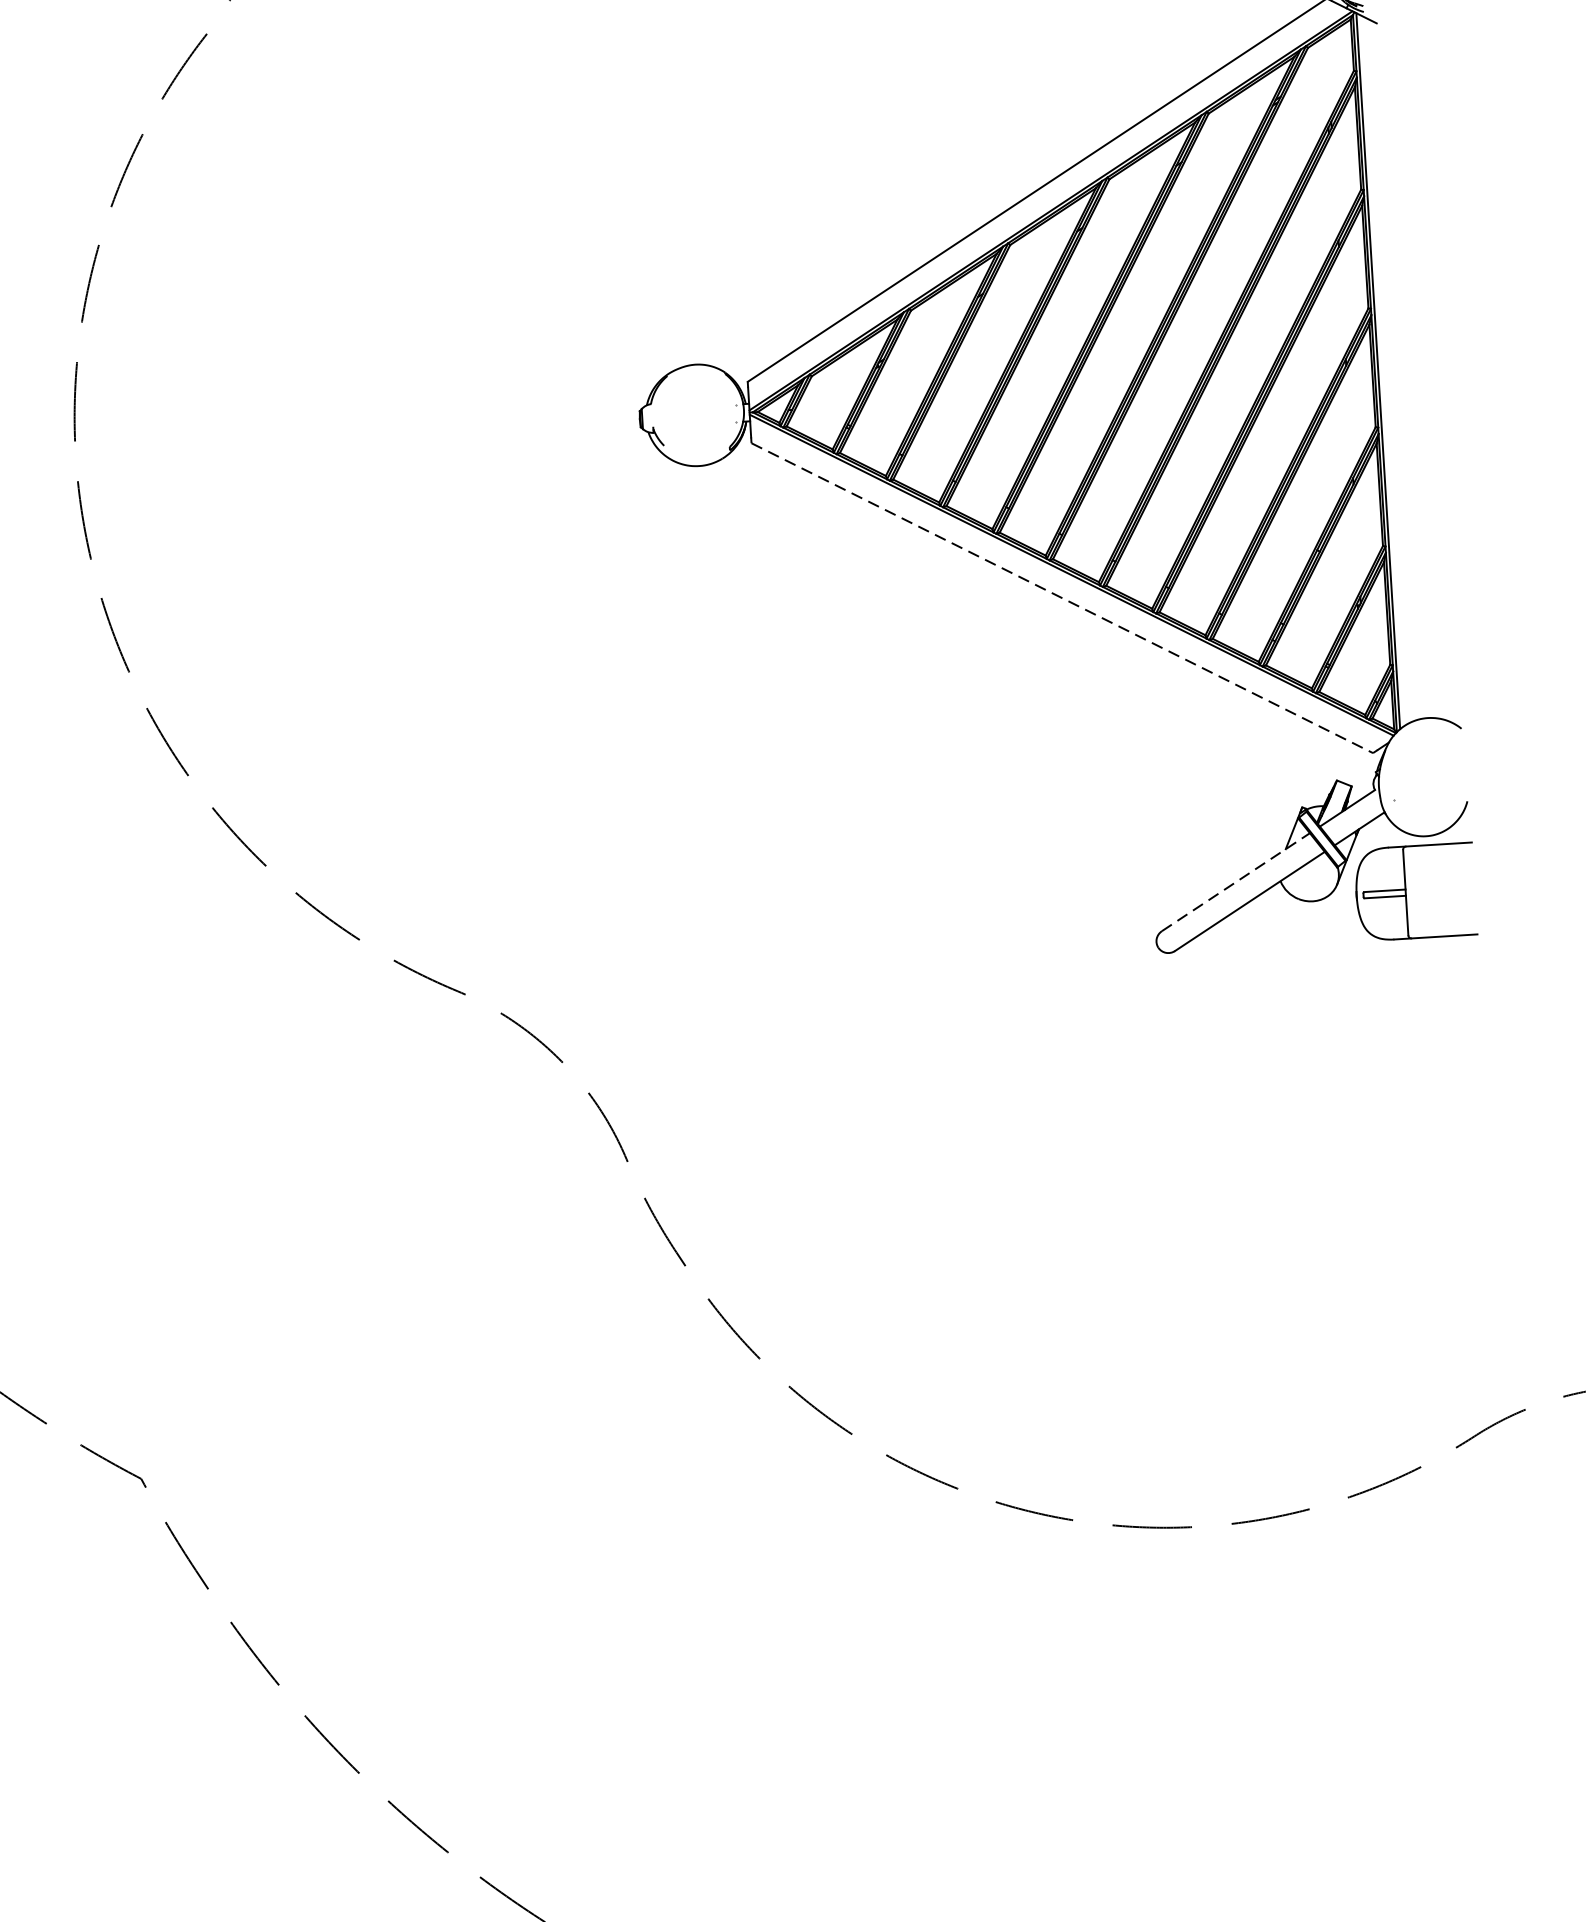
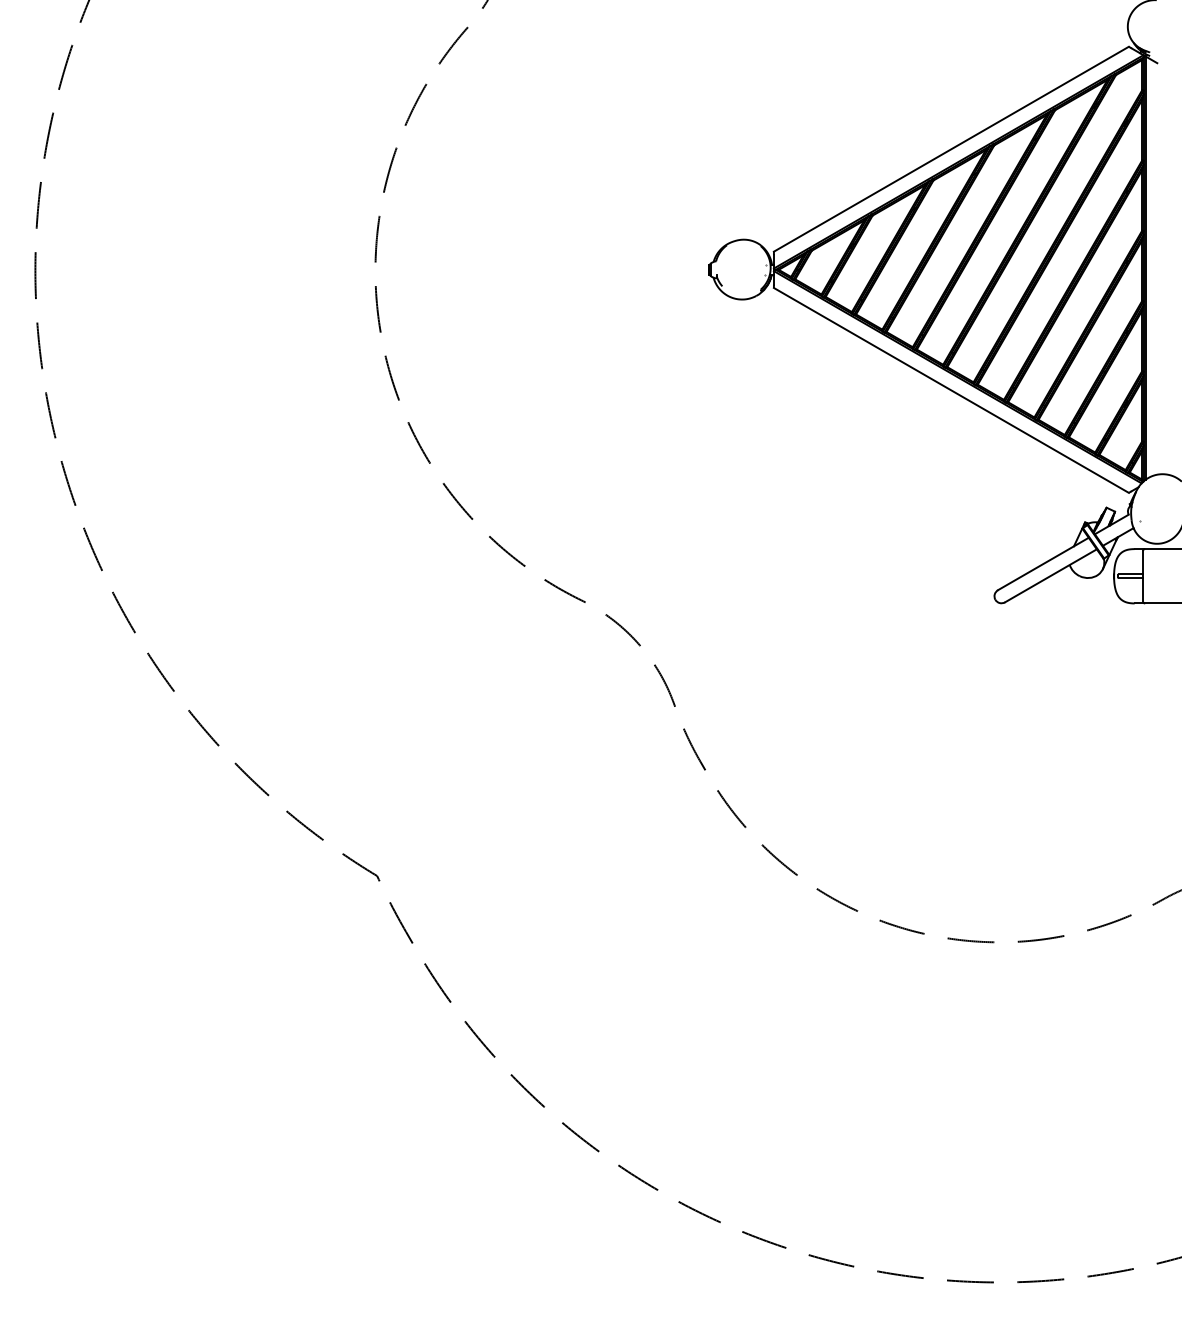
line: (1062, 598) -> (951, 390), dashed -> solid
line: (1235, 881) -> (1043, 563), dashed -> solid

